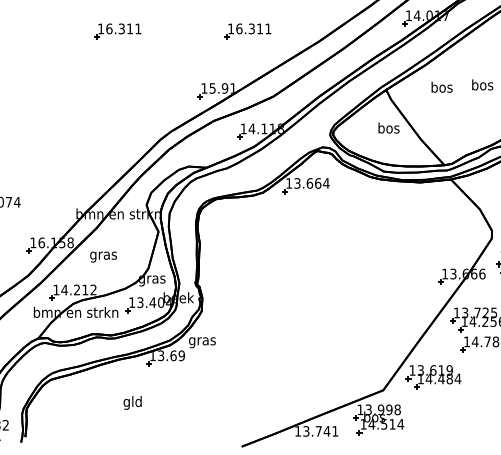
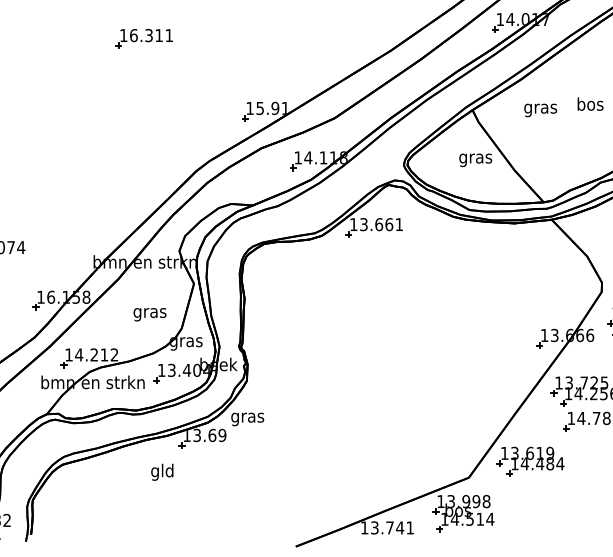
part: (247, 31) -> (302, 38), removed
text: (441, 88) -> (540, 108), bos -> gras
text: (388, 129) -> (475, 158), bos -> gras
text: (326, 183) -> (399, 224), 13.664 -> 13.661
text: (103, 256) -> (149, 313), moved
text: (132, 402) -> (162, 471), moved

